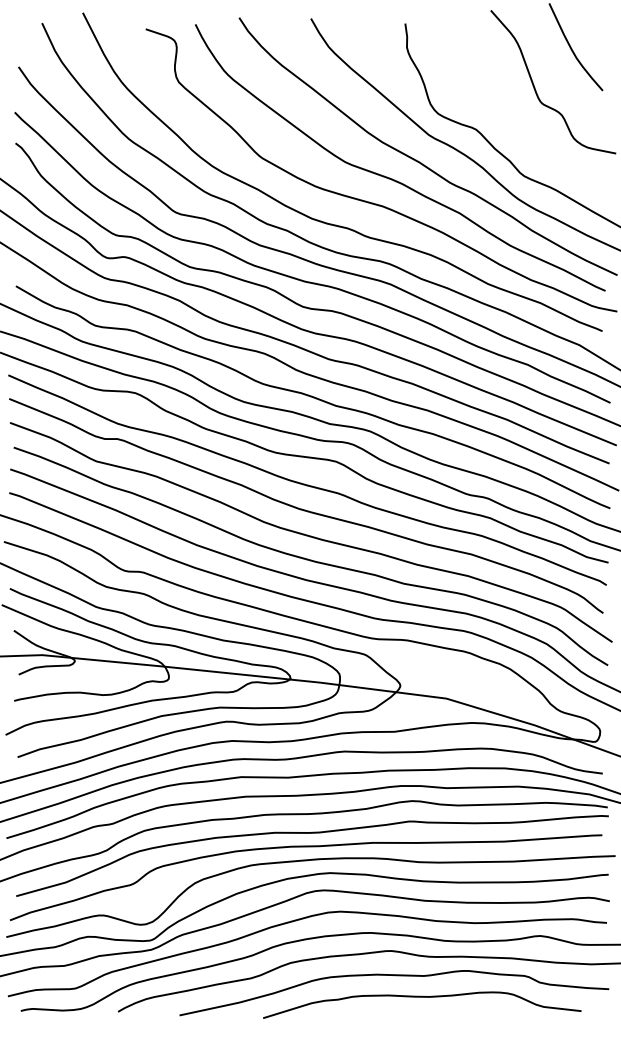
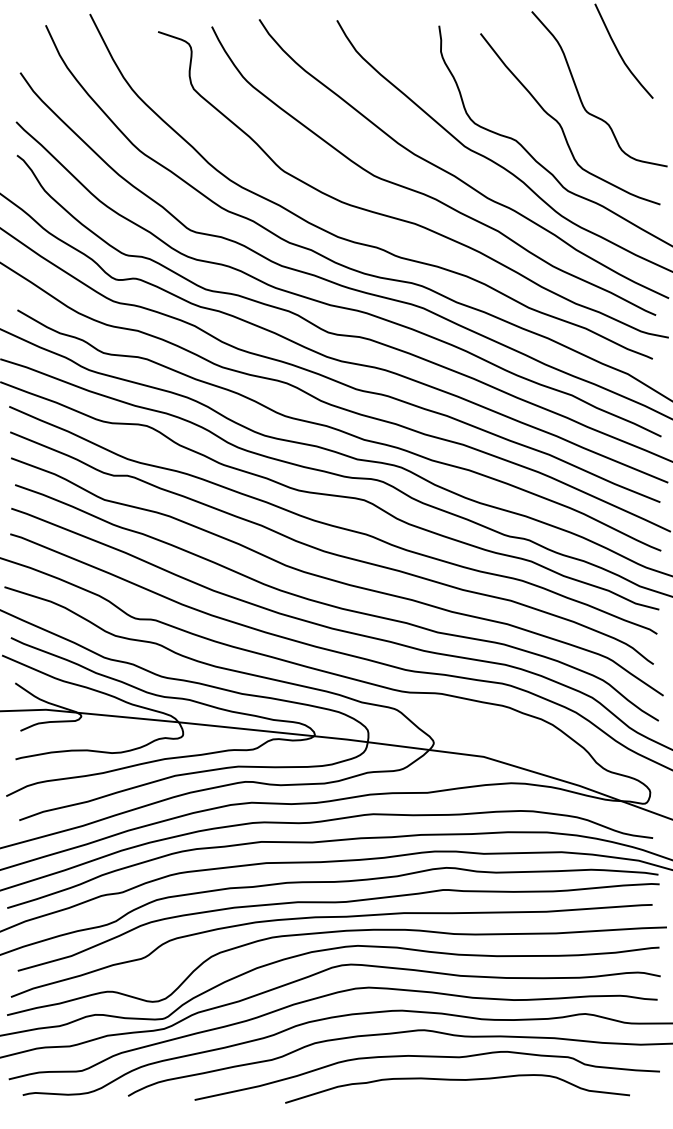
curve: (517, 114) -> (560, 124), added

